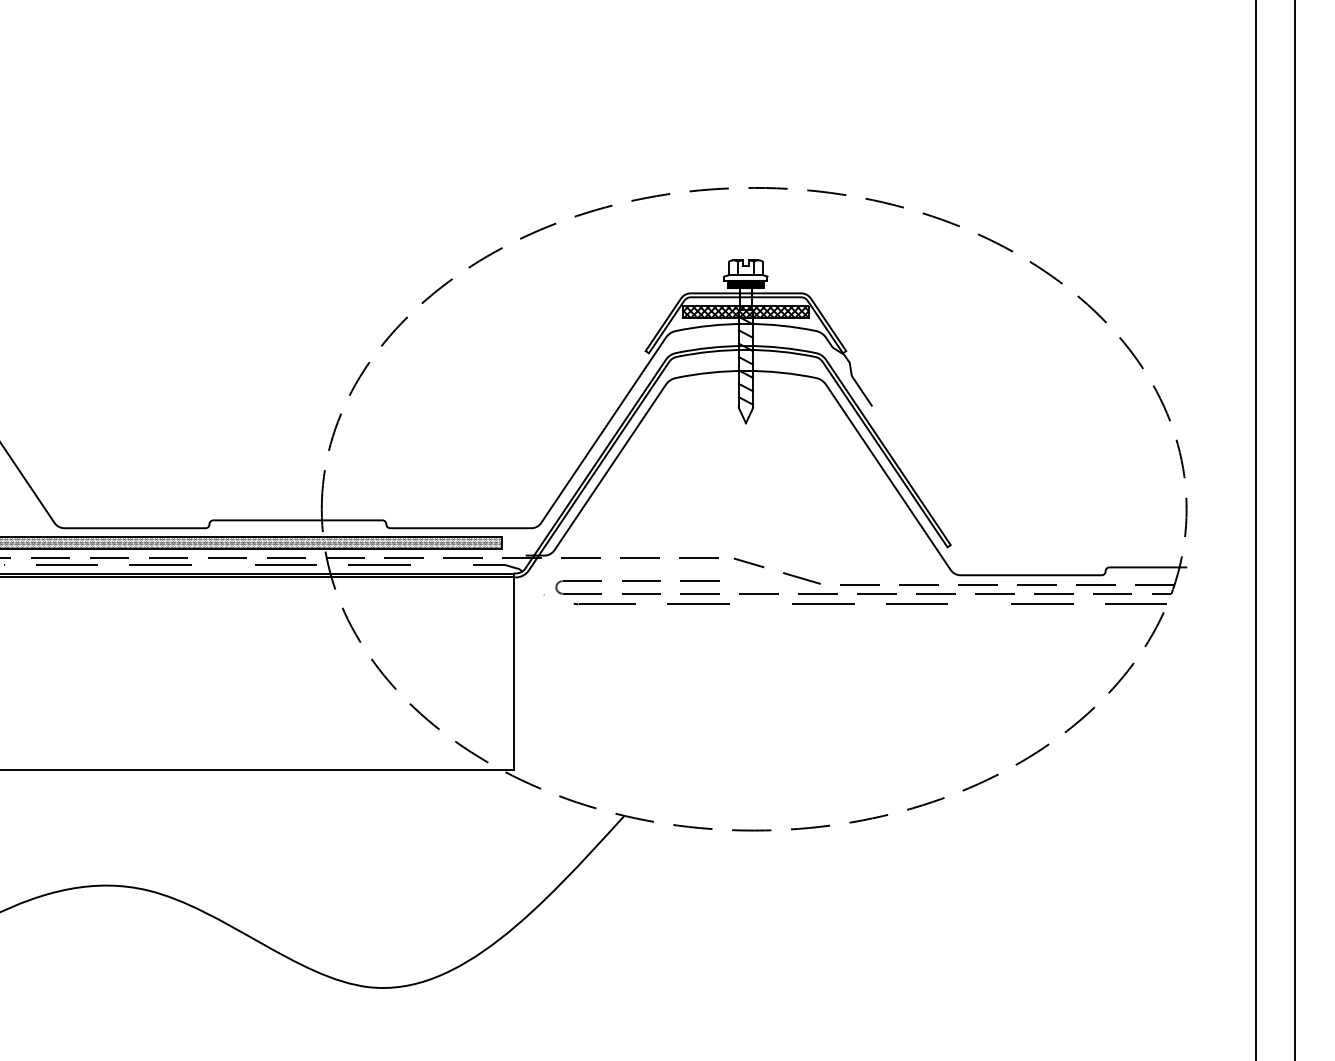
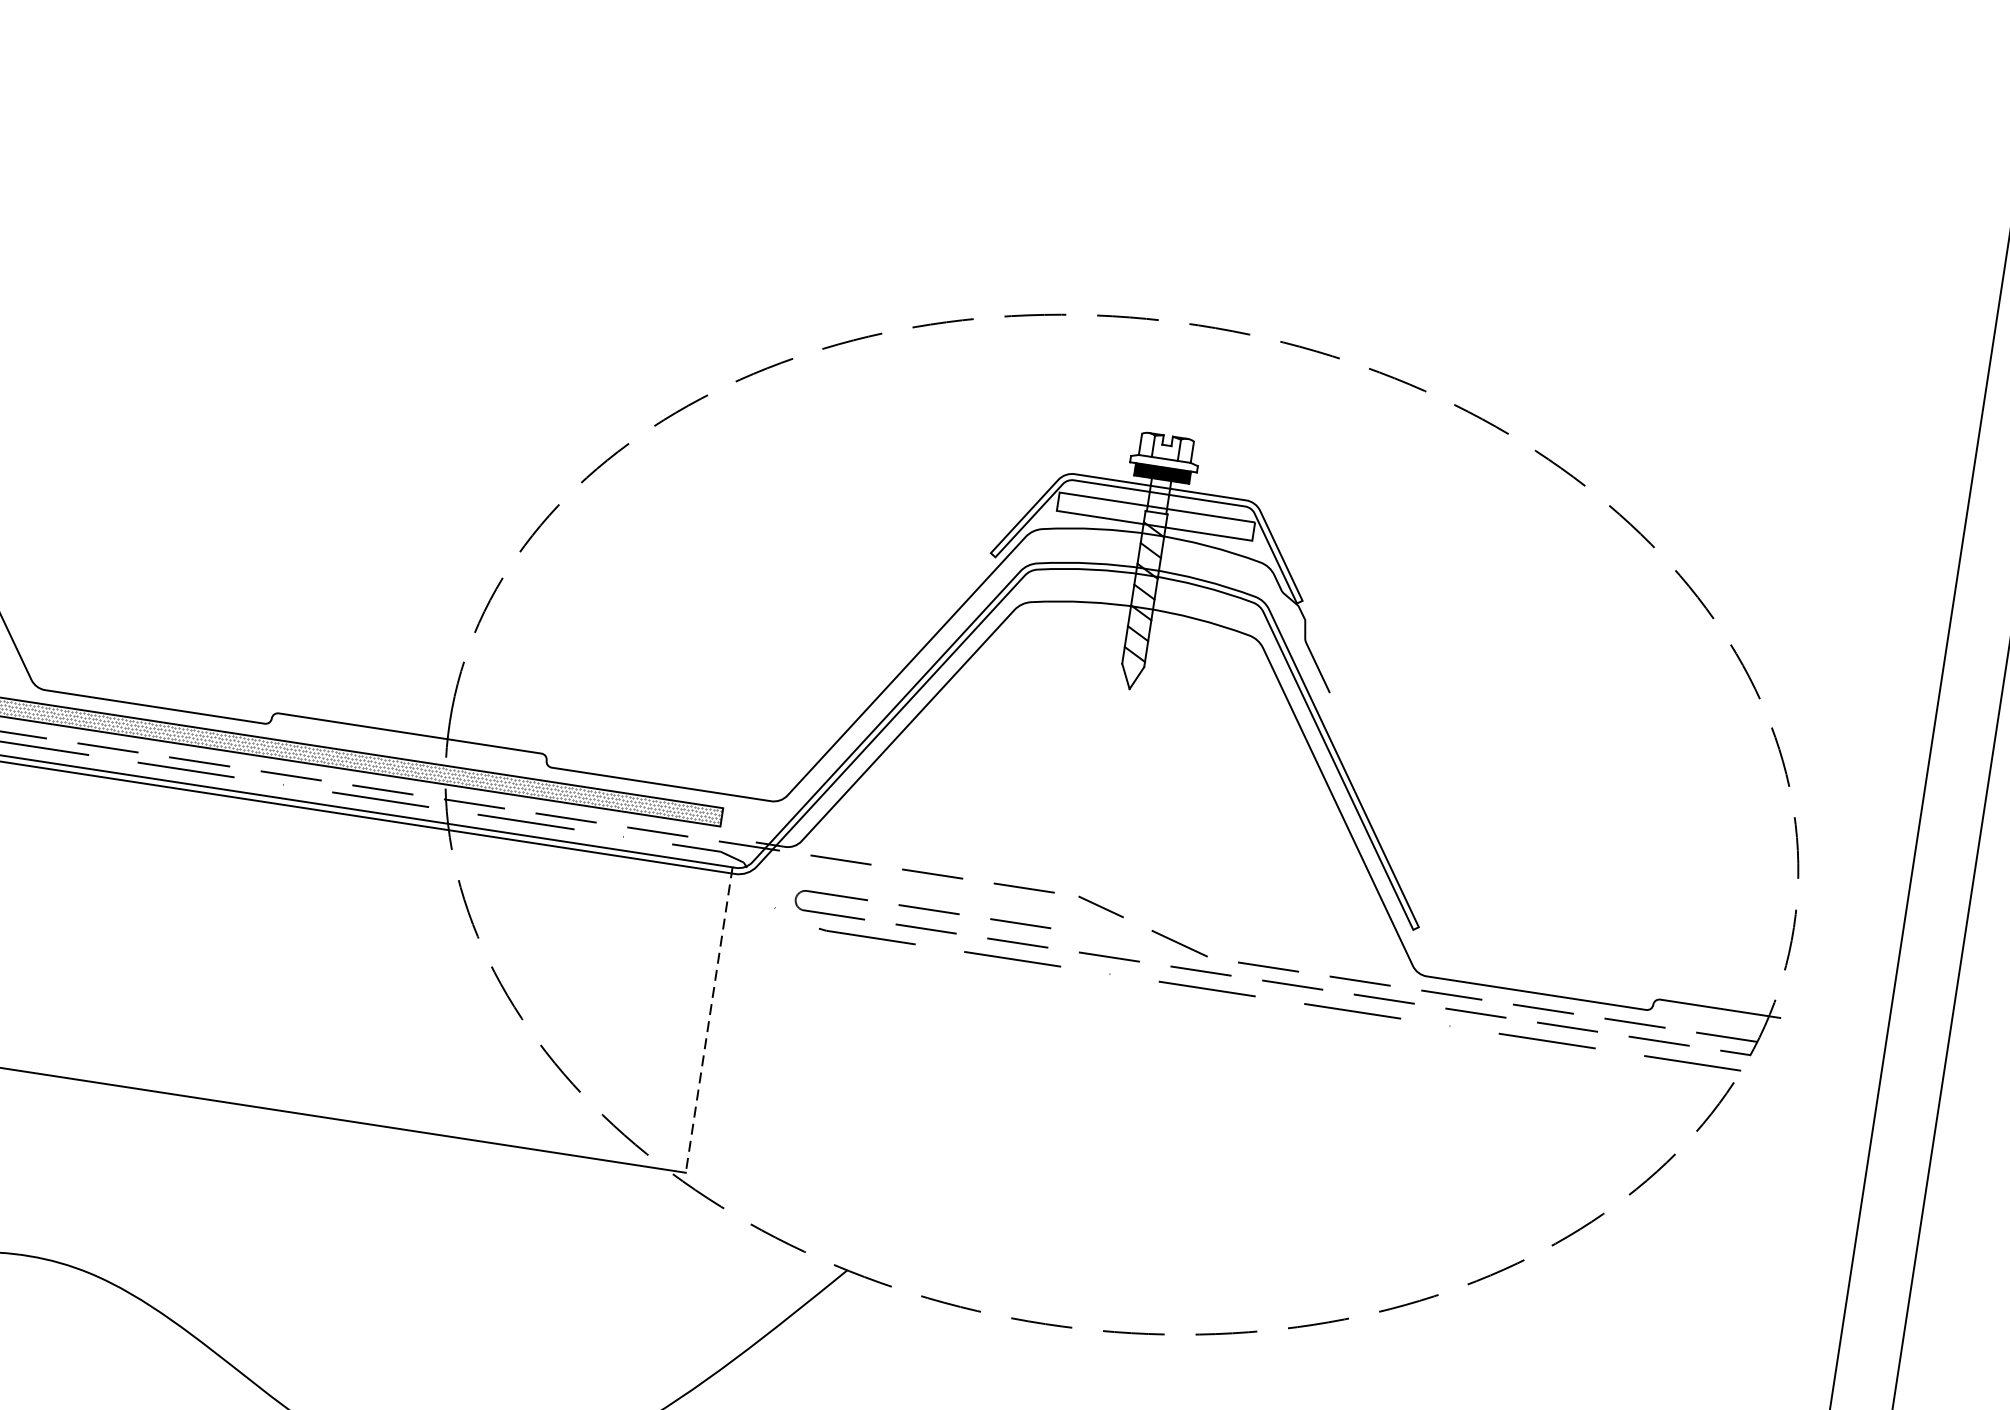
hatch: (745, 312) -> (1155, 516), removed
line: (513, 672) -> (709, 1021), solid -> dashed

